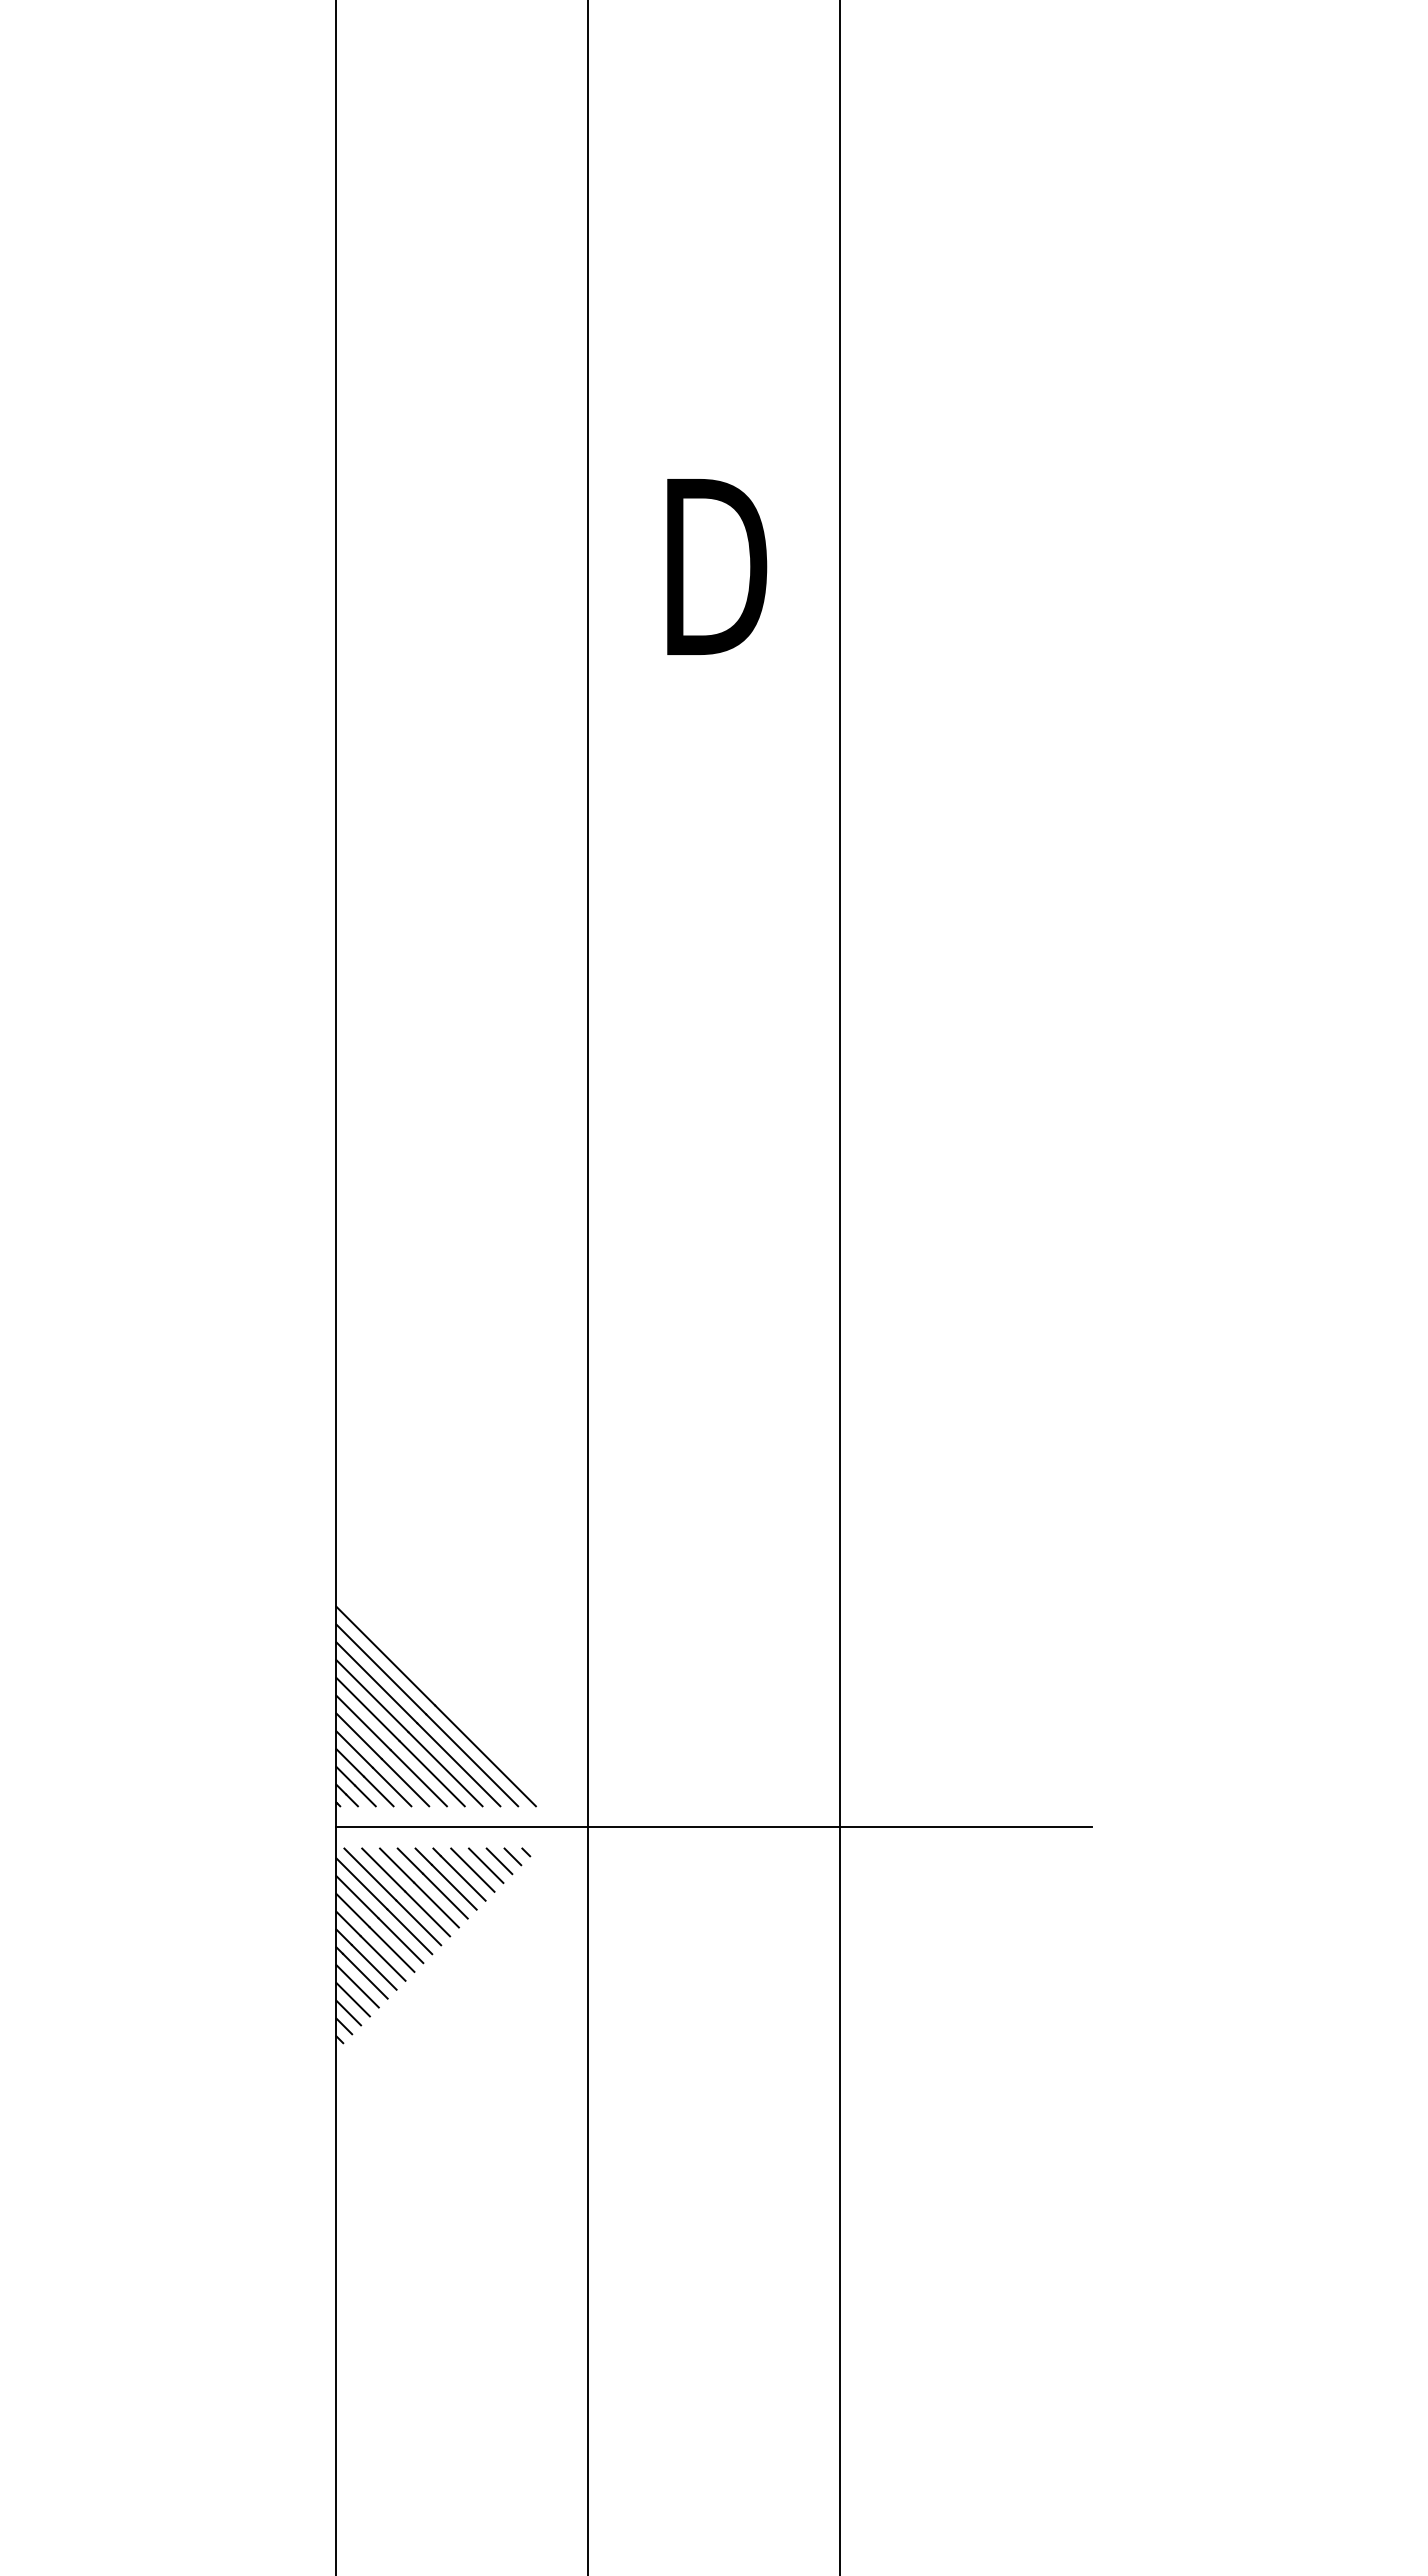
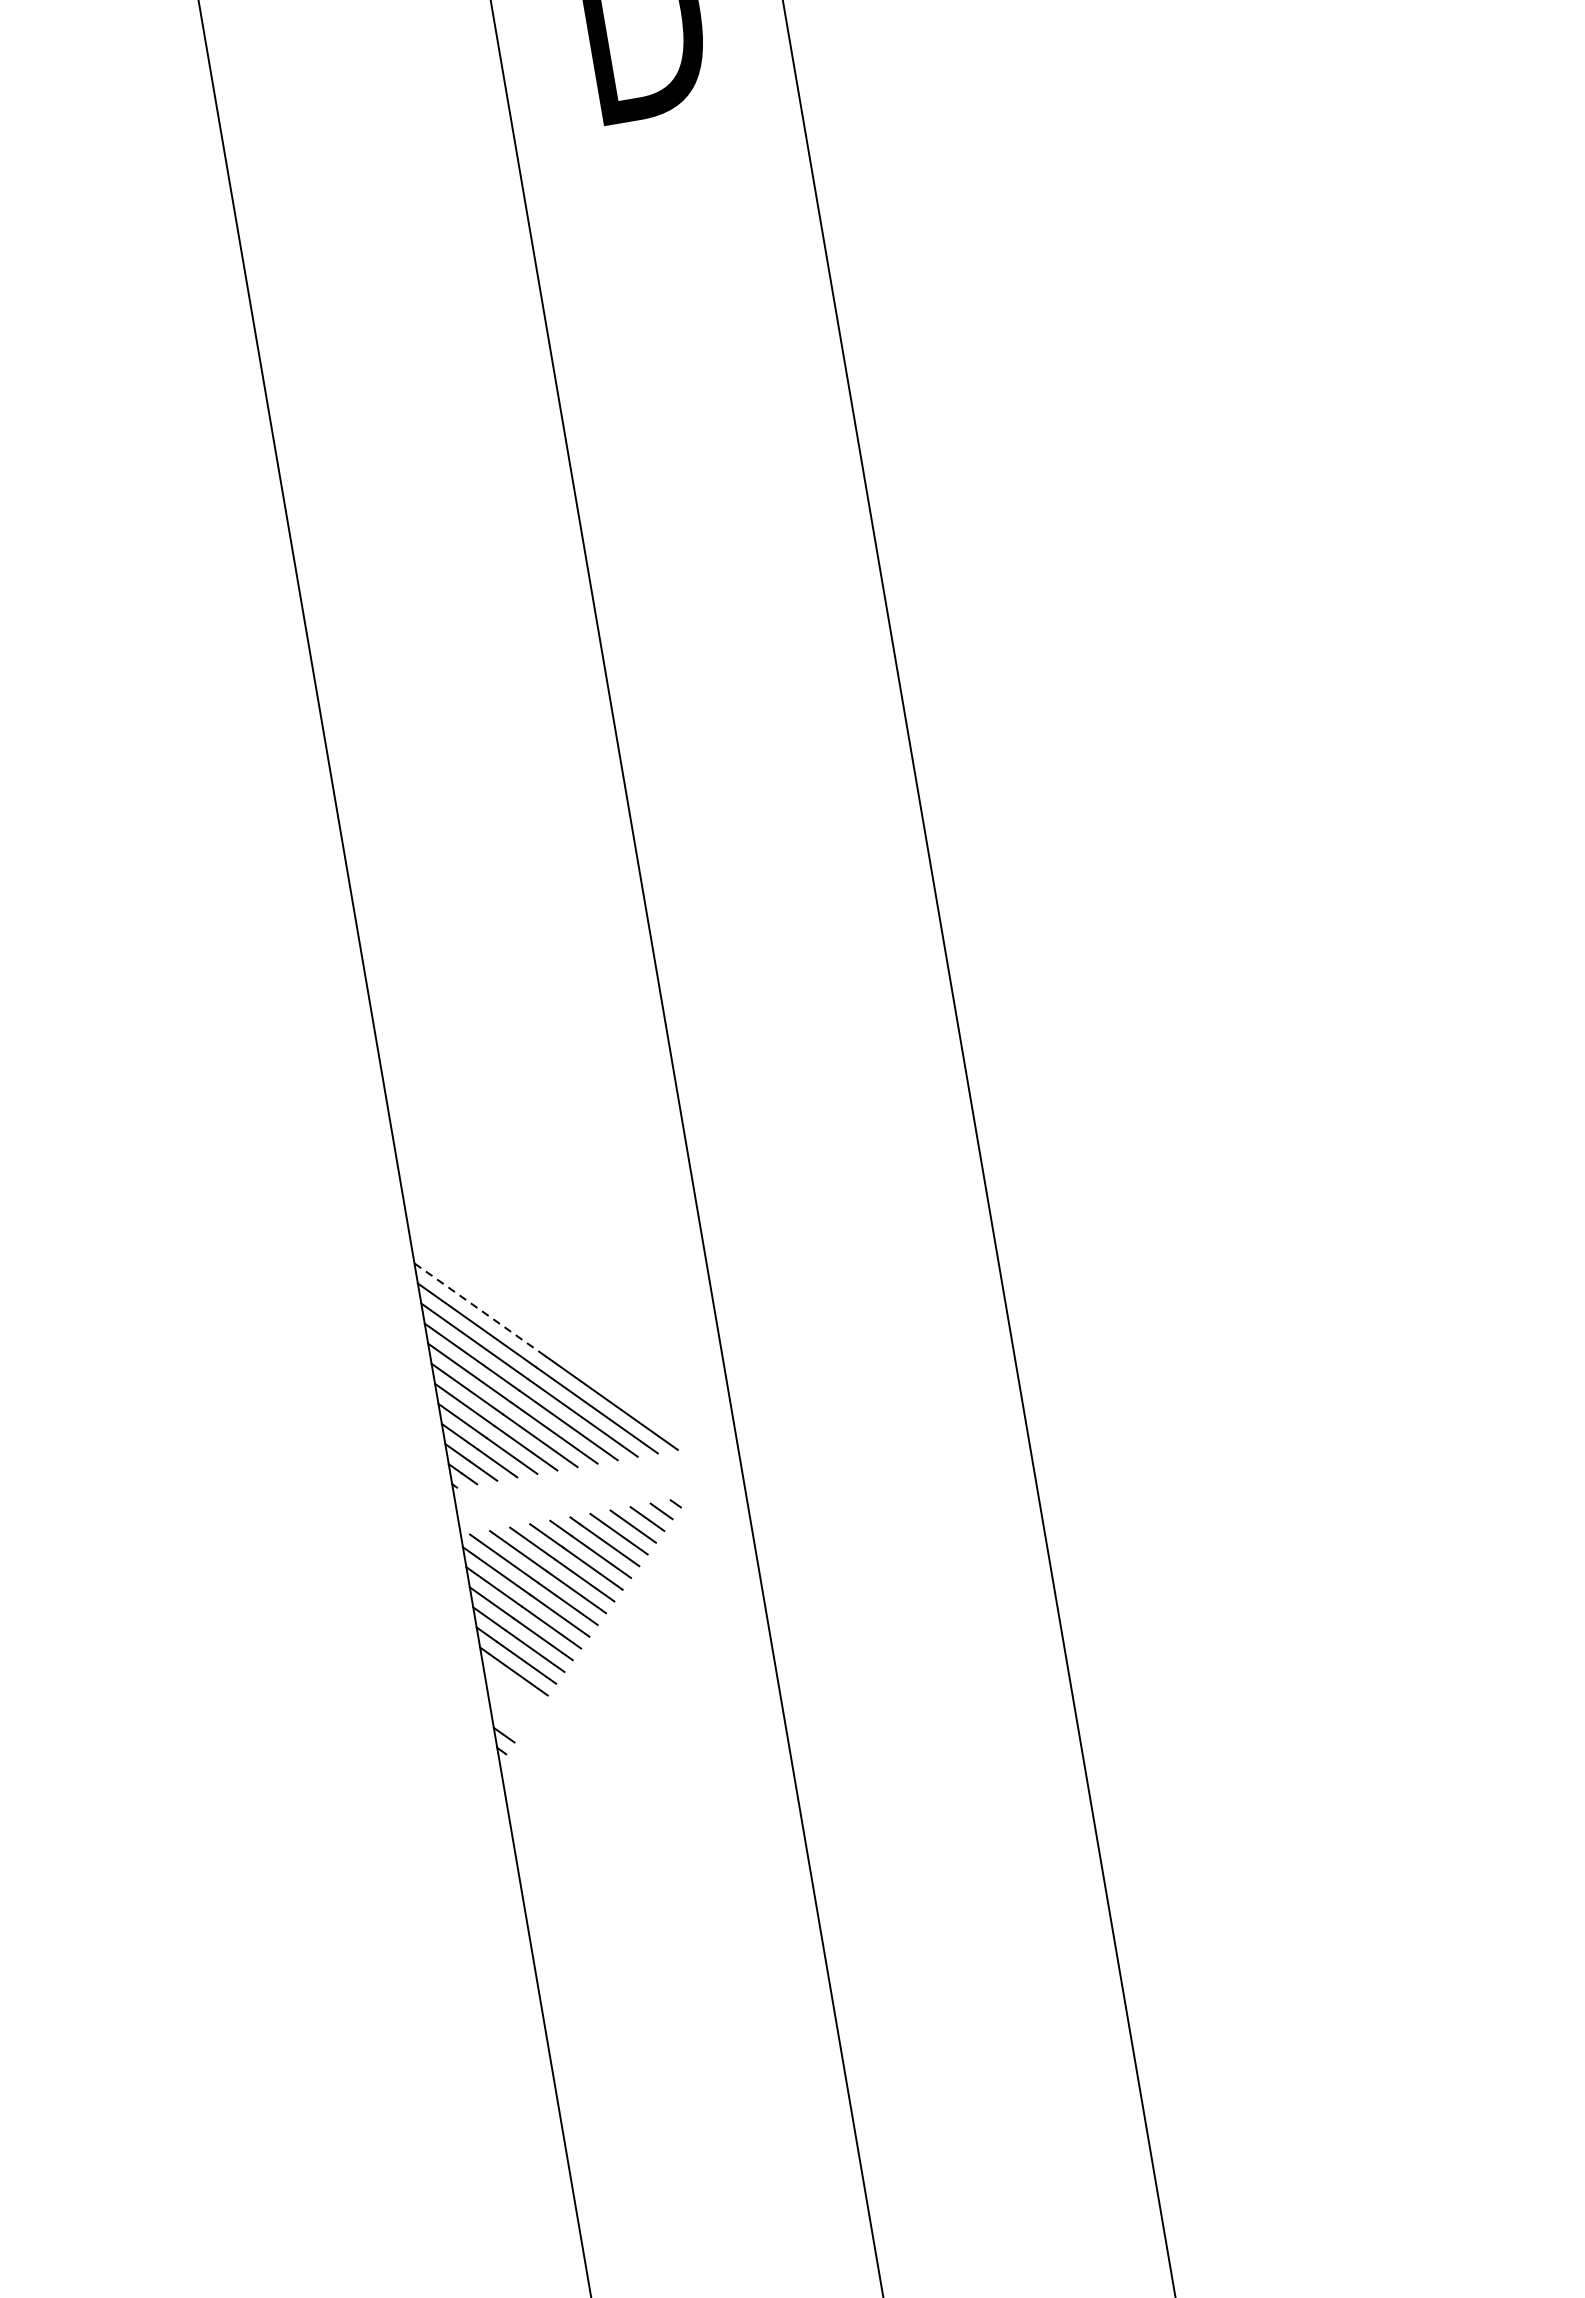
line: (385, 1656) -> (479, 1310), solid -> dashed
line: (713, 1827) -> (882, 1439), removed
line: (357, 1986) -> (511, 1687), removed
line: (352, 1999) -> (508, 1703), removed
line: (348, 2012) -> (506, 1718), removed

